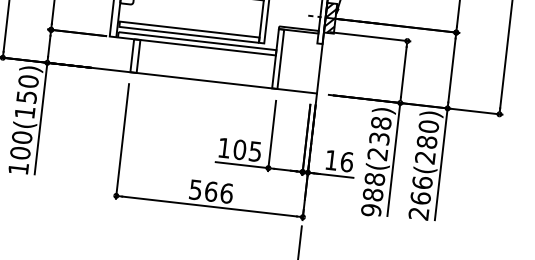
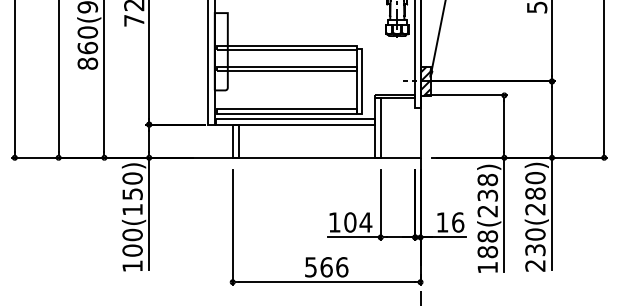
text: (254, 151) -> (365, 222), 105 -> 104
text: (421, 190) -> (535, 242), 266(280) -> 230(280)
text: (371, 210) -> (487, 267), 988(238) -> 188(238)

